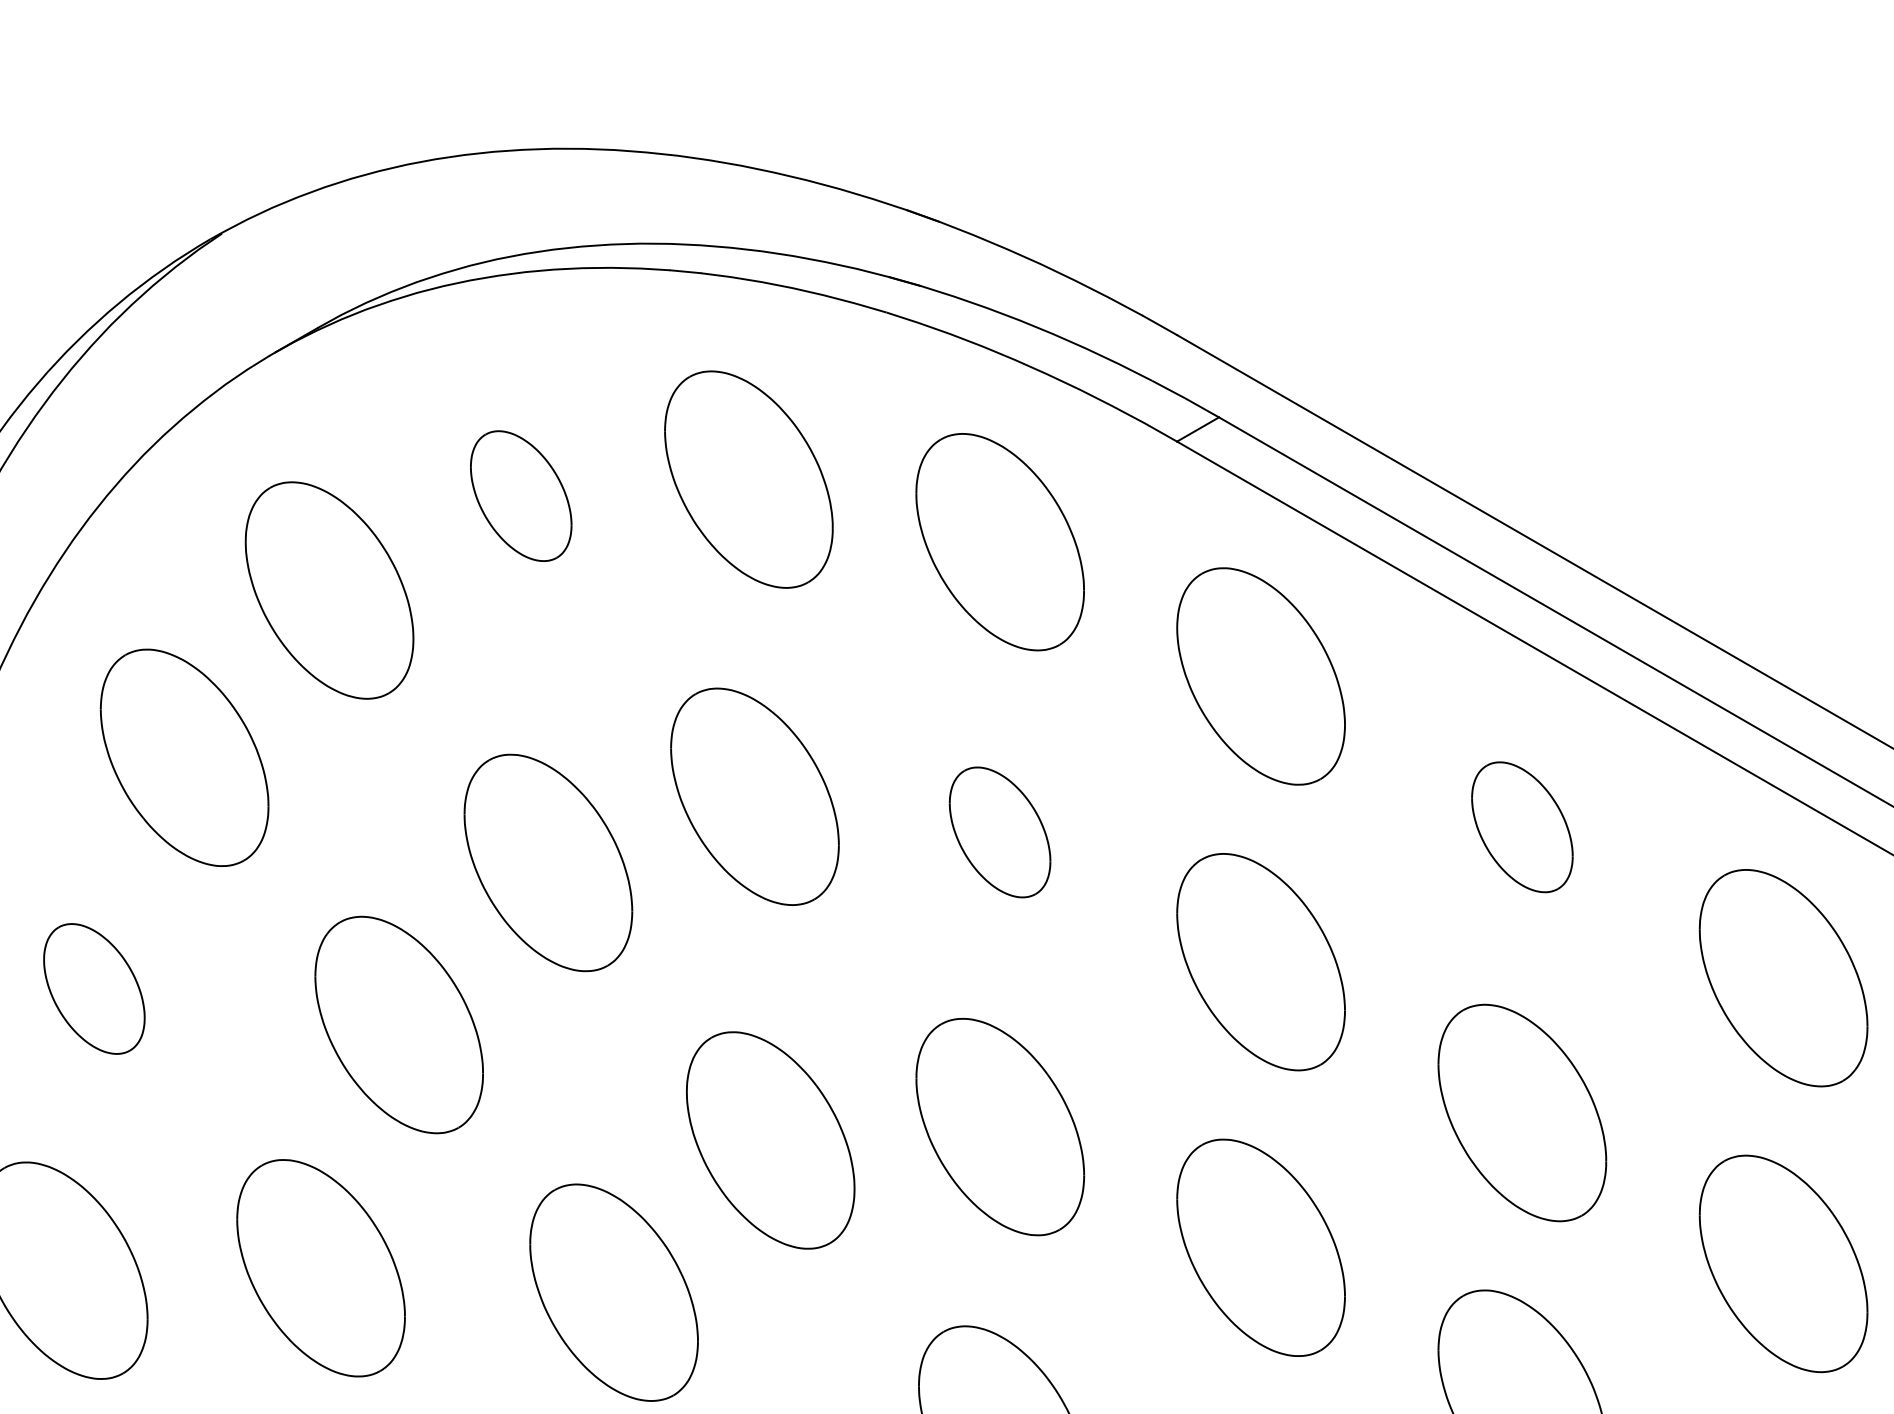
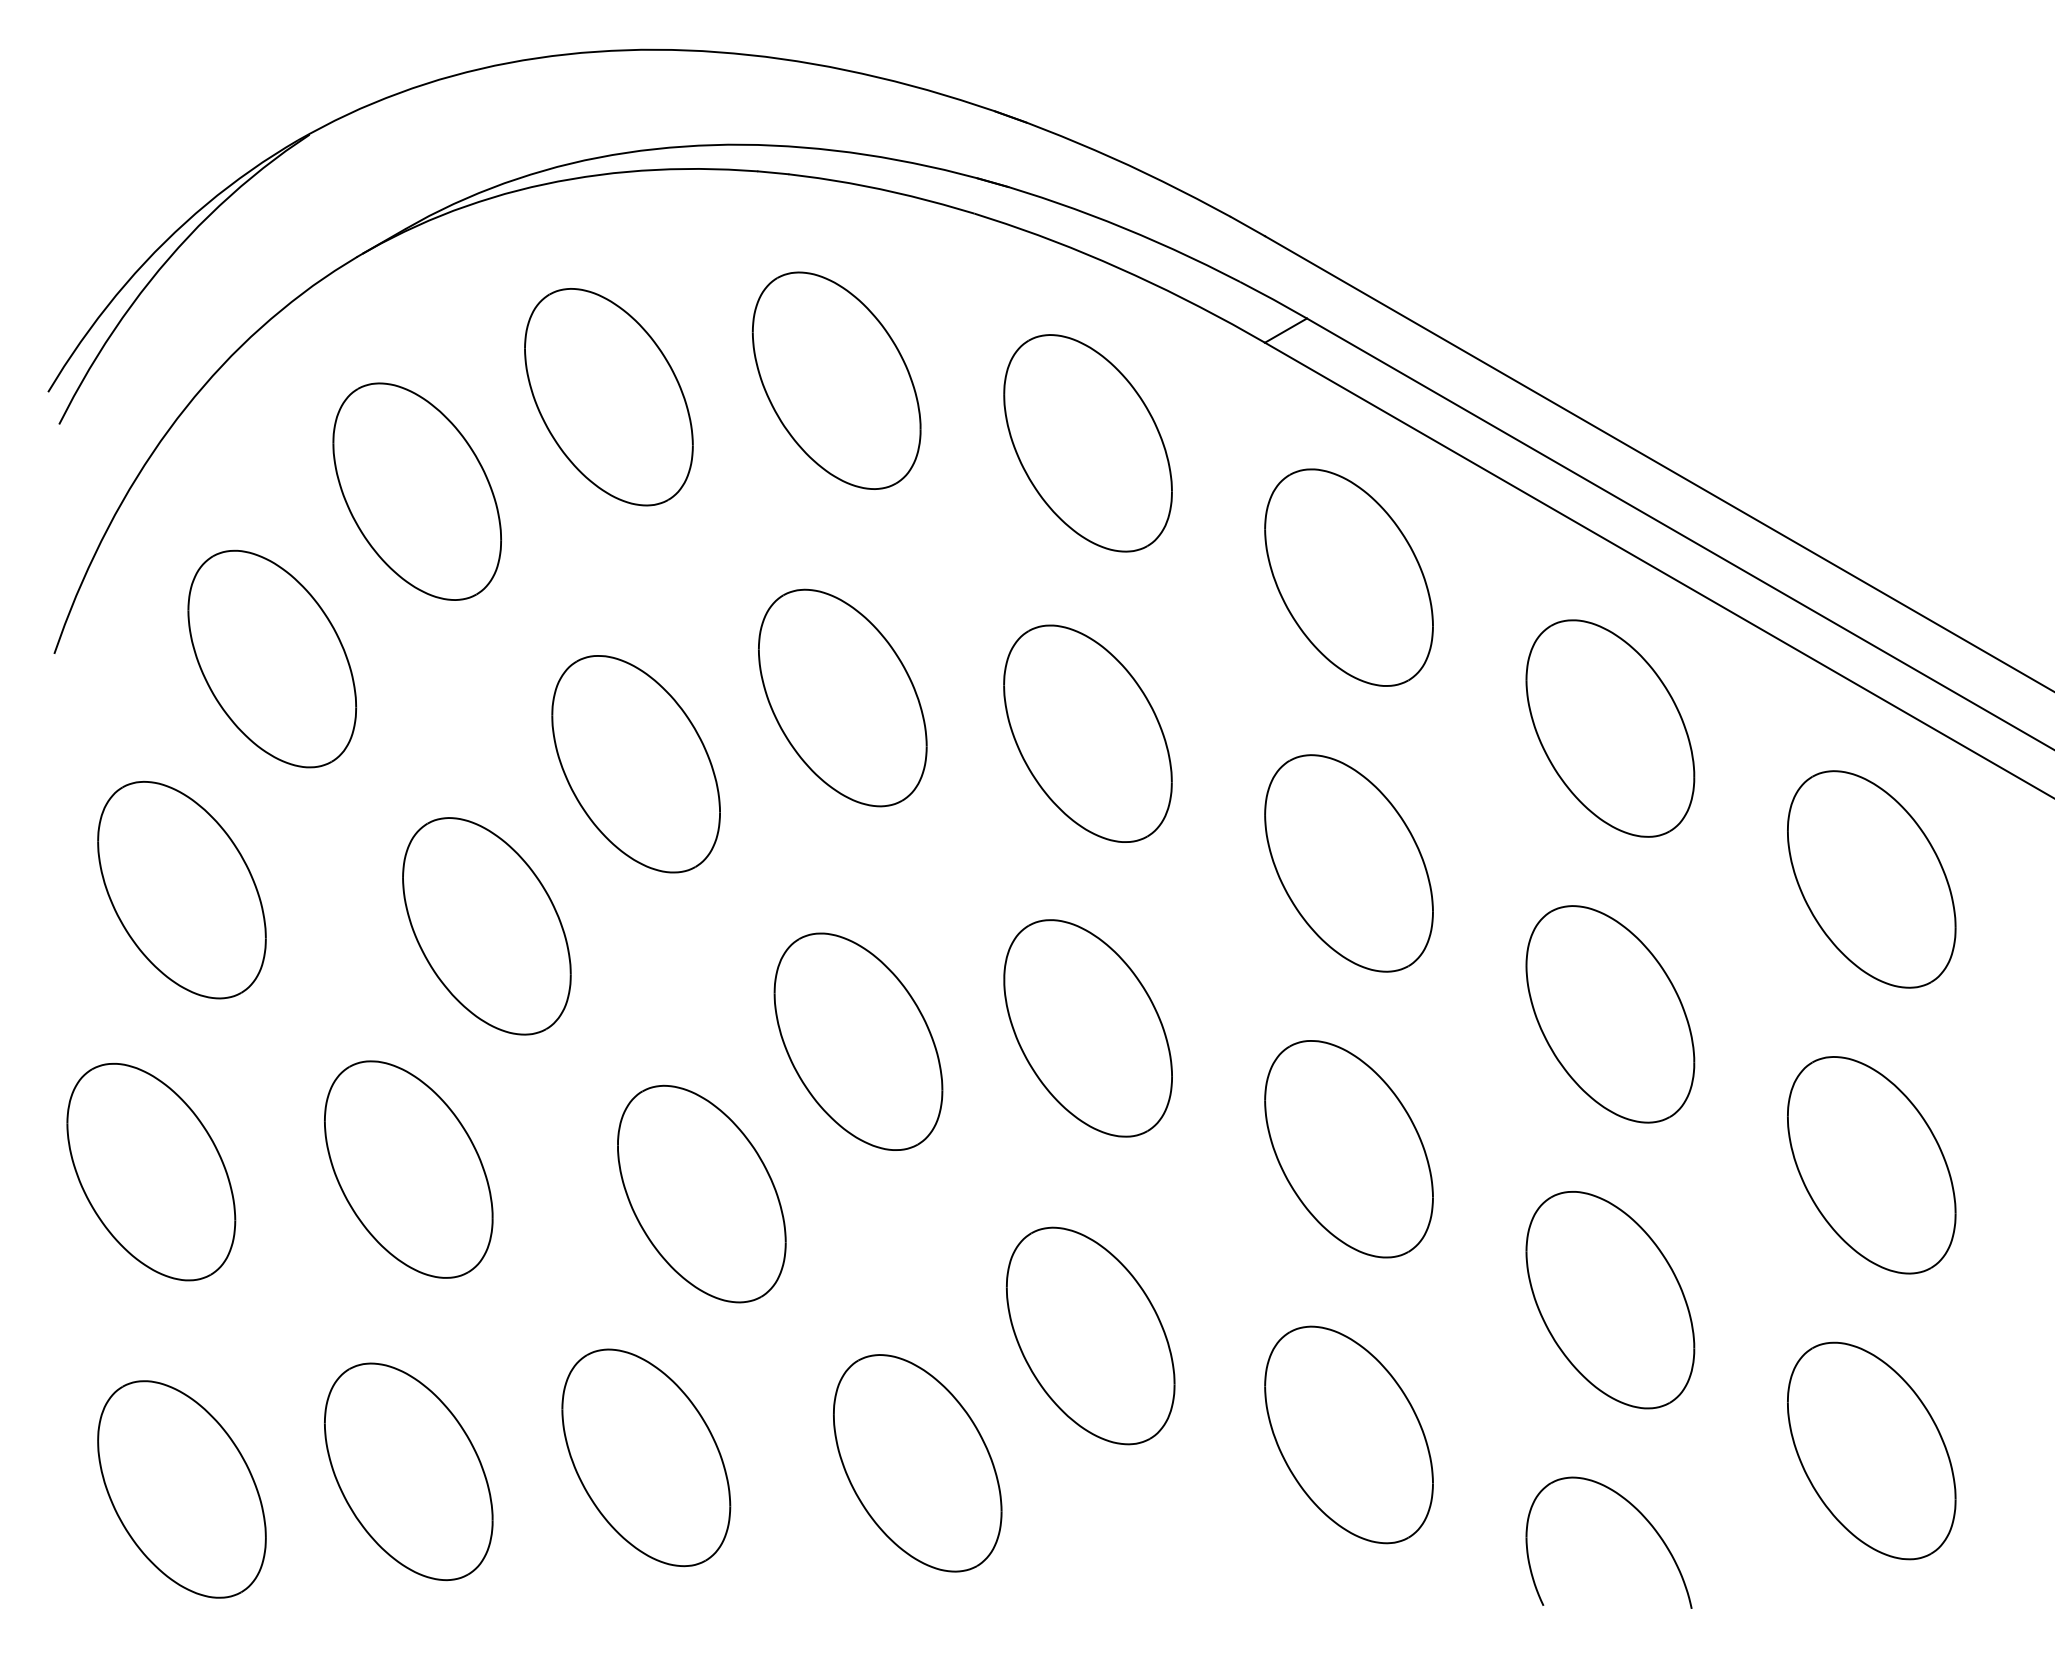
part: (520, 496) -> (608, 397), size x1.67
part: (1522, 827) -> (1610, 728), size x1.67
part: (999, 832) -> (1087, 733), size x1.67
part: (93, 989) -> (181, 890), size x1.67

